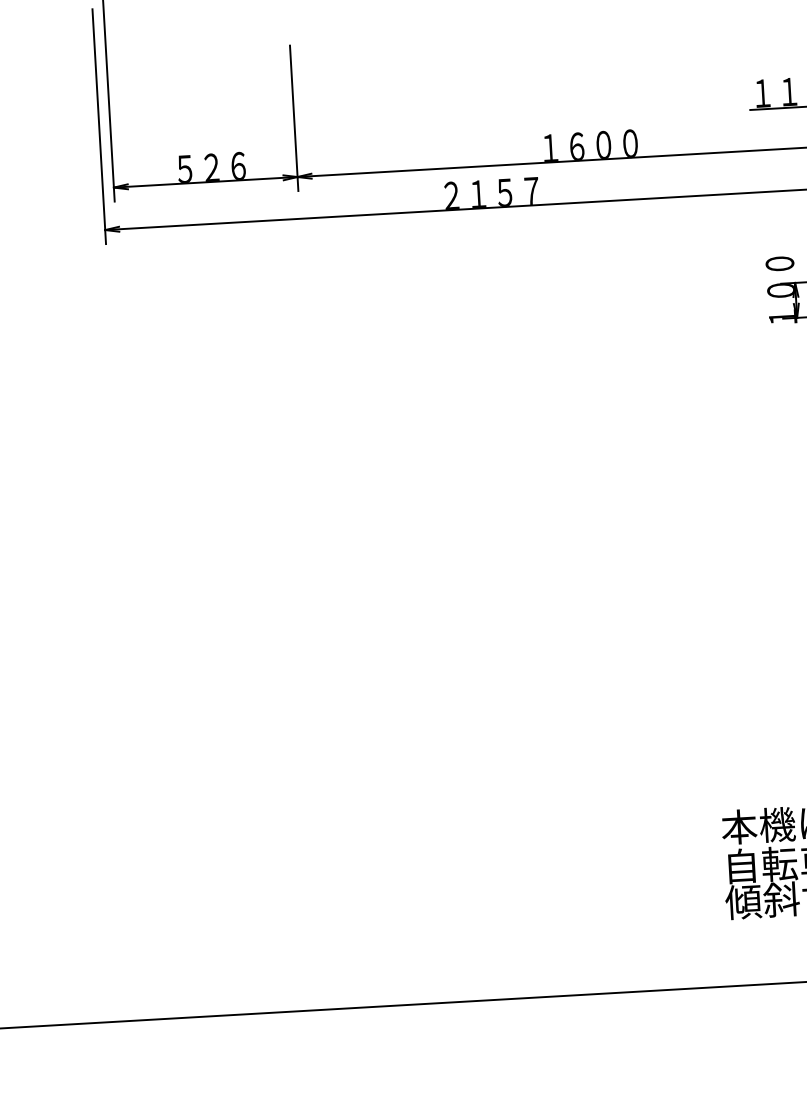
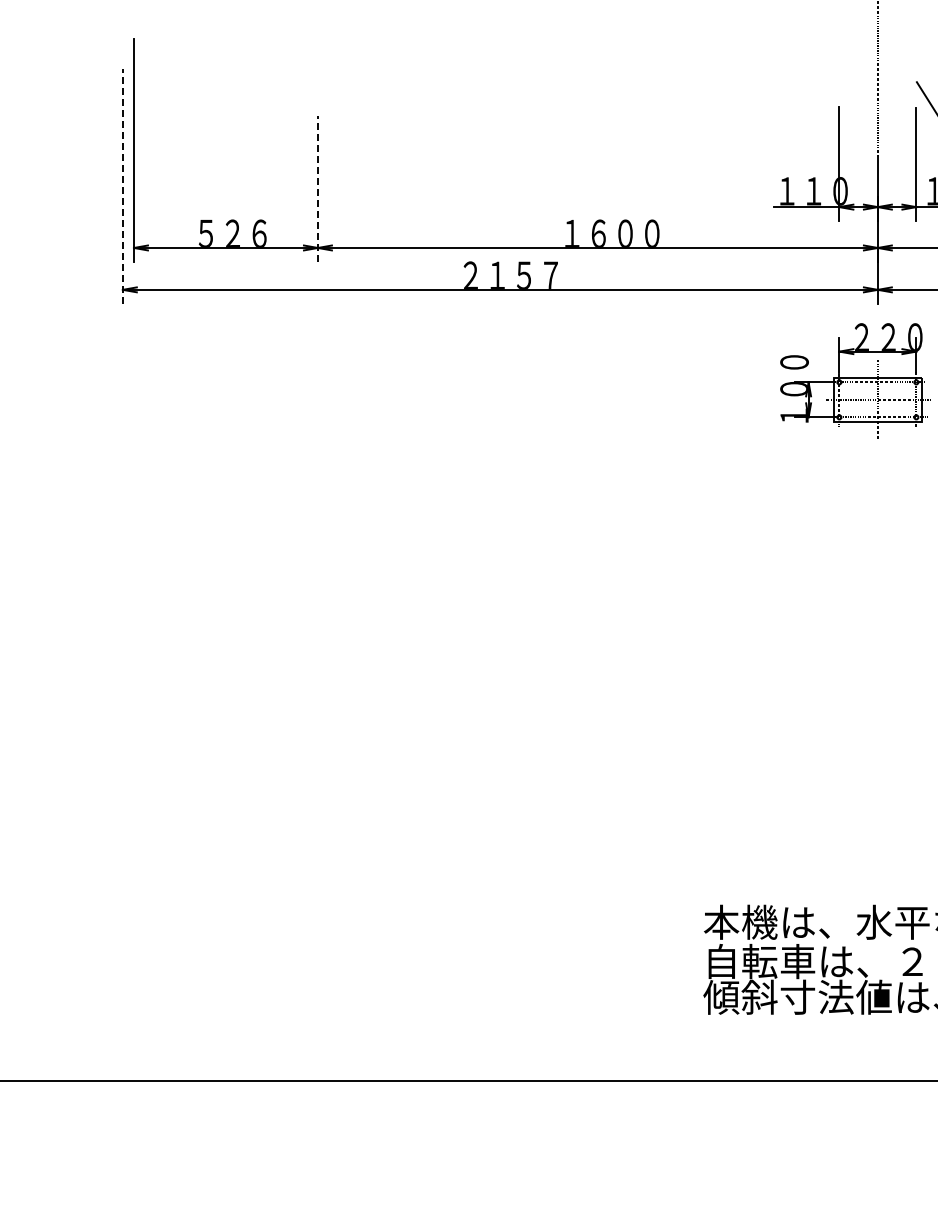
line: (293, 118) -> (317, 189), solid -> dashed
line: (98, 126) -> (122, 186), solid -> dashed

